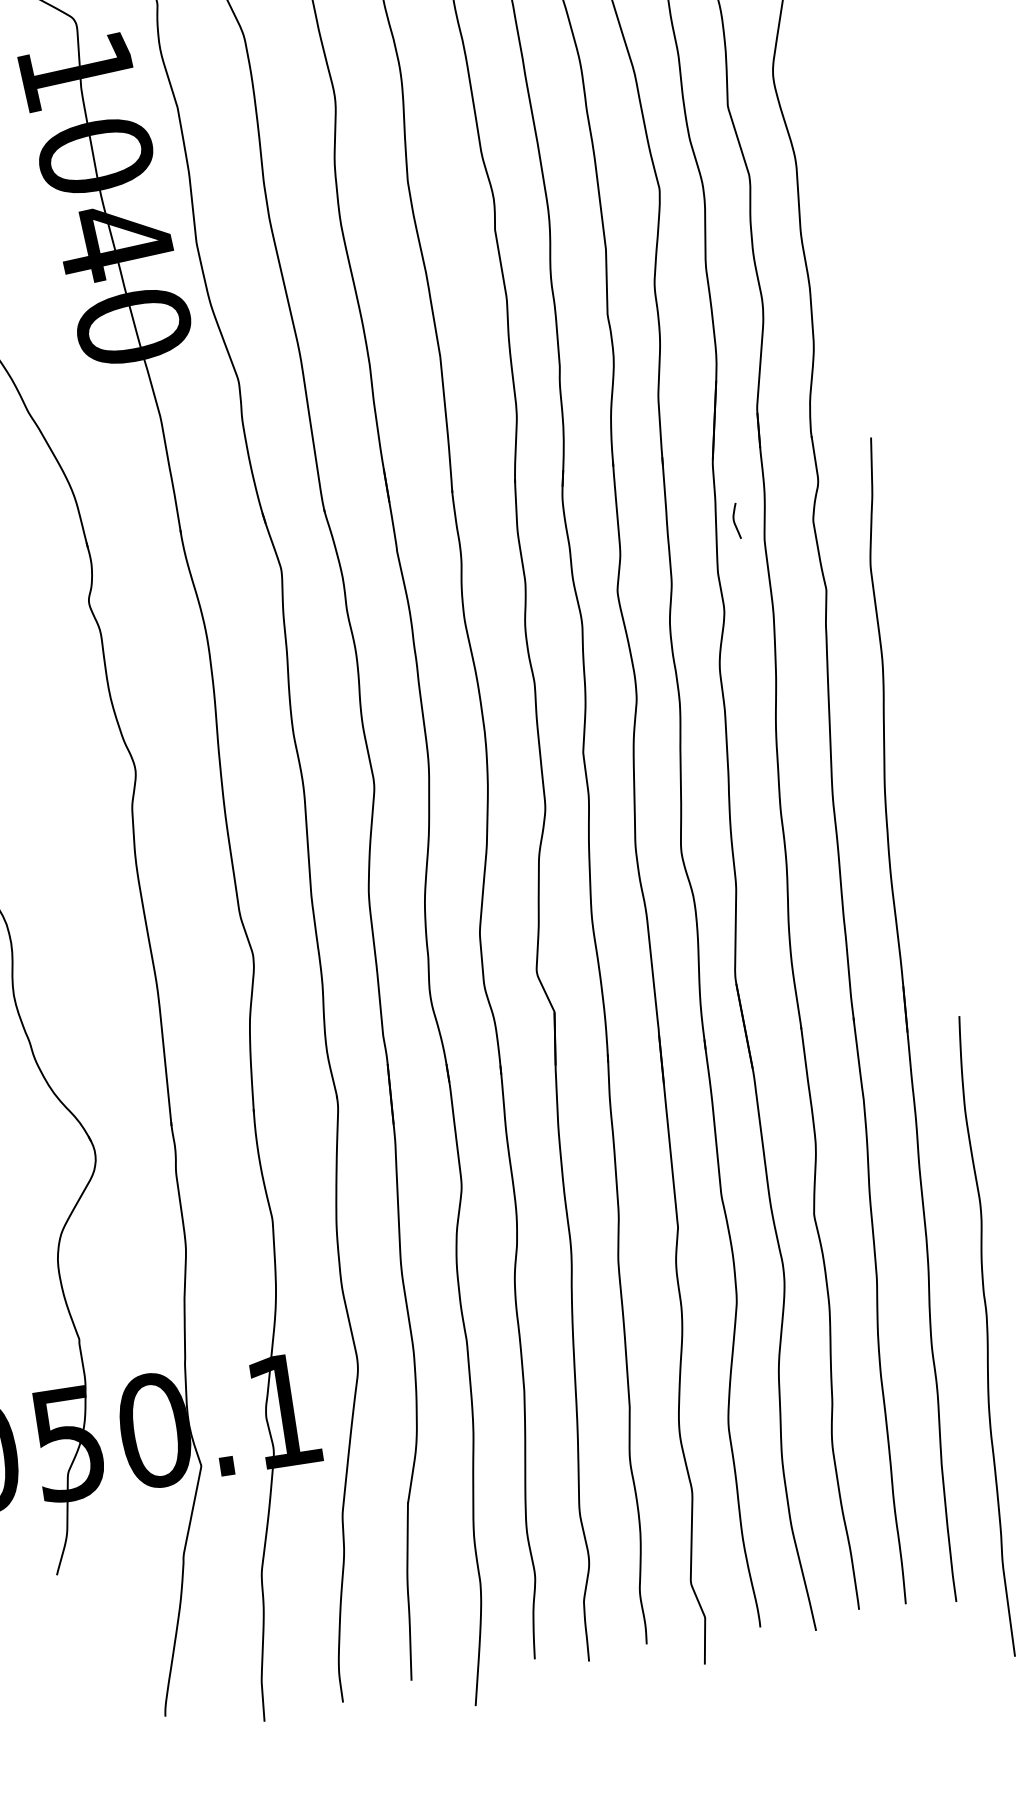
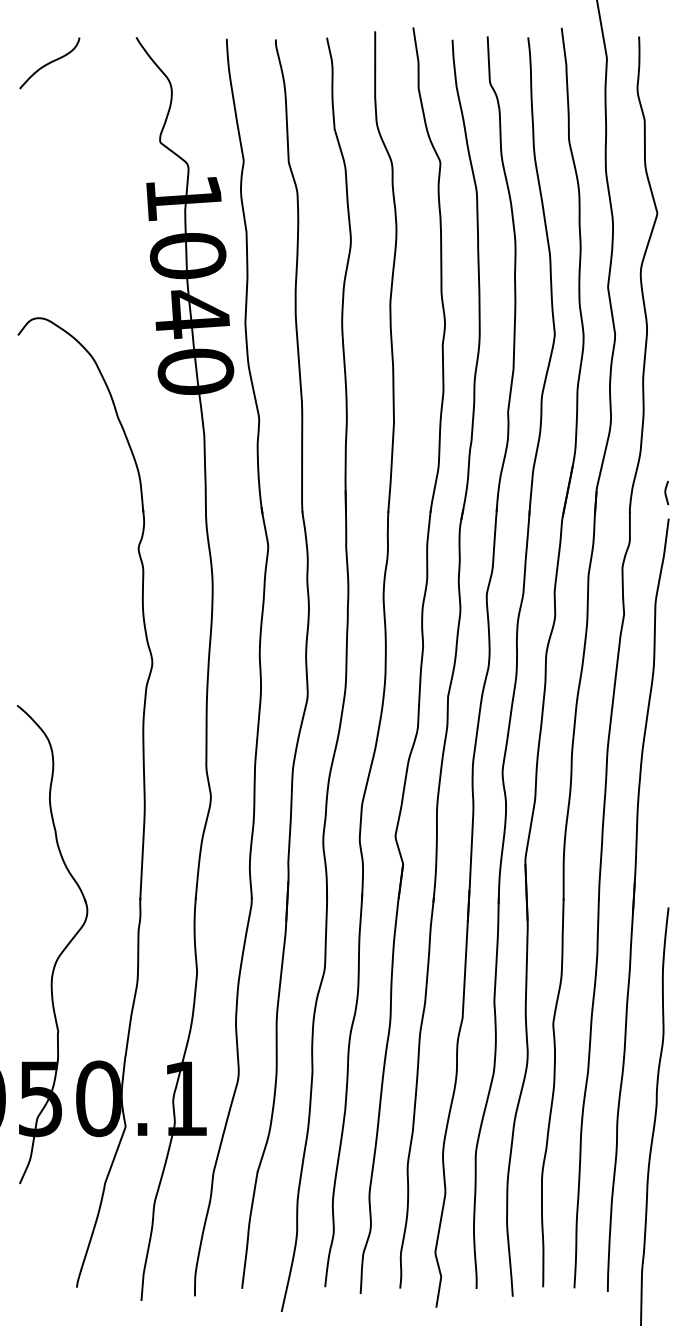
curve: (735, 520) -> (666, 492), moved

